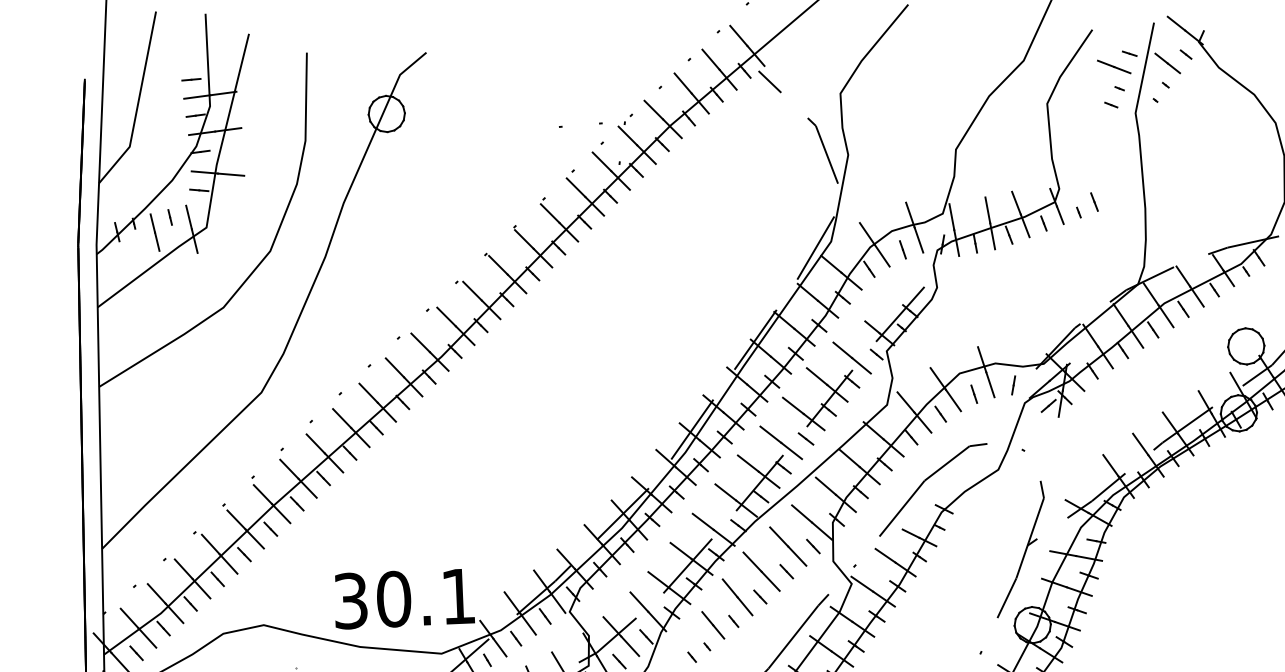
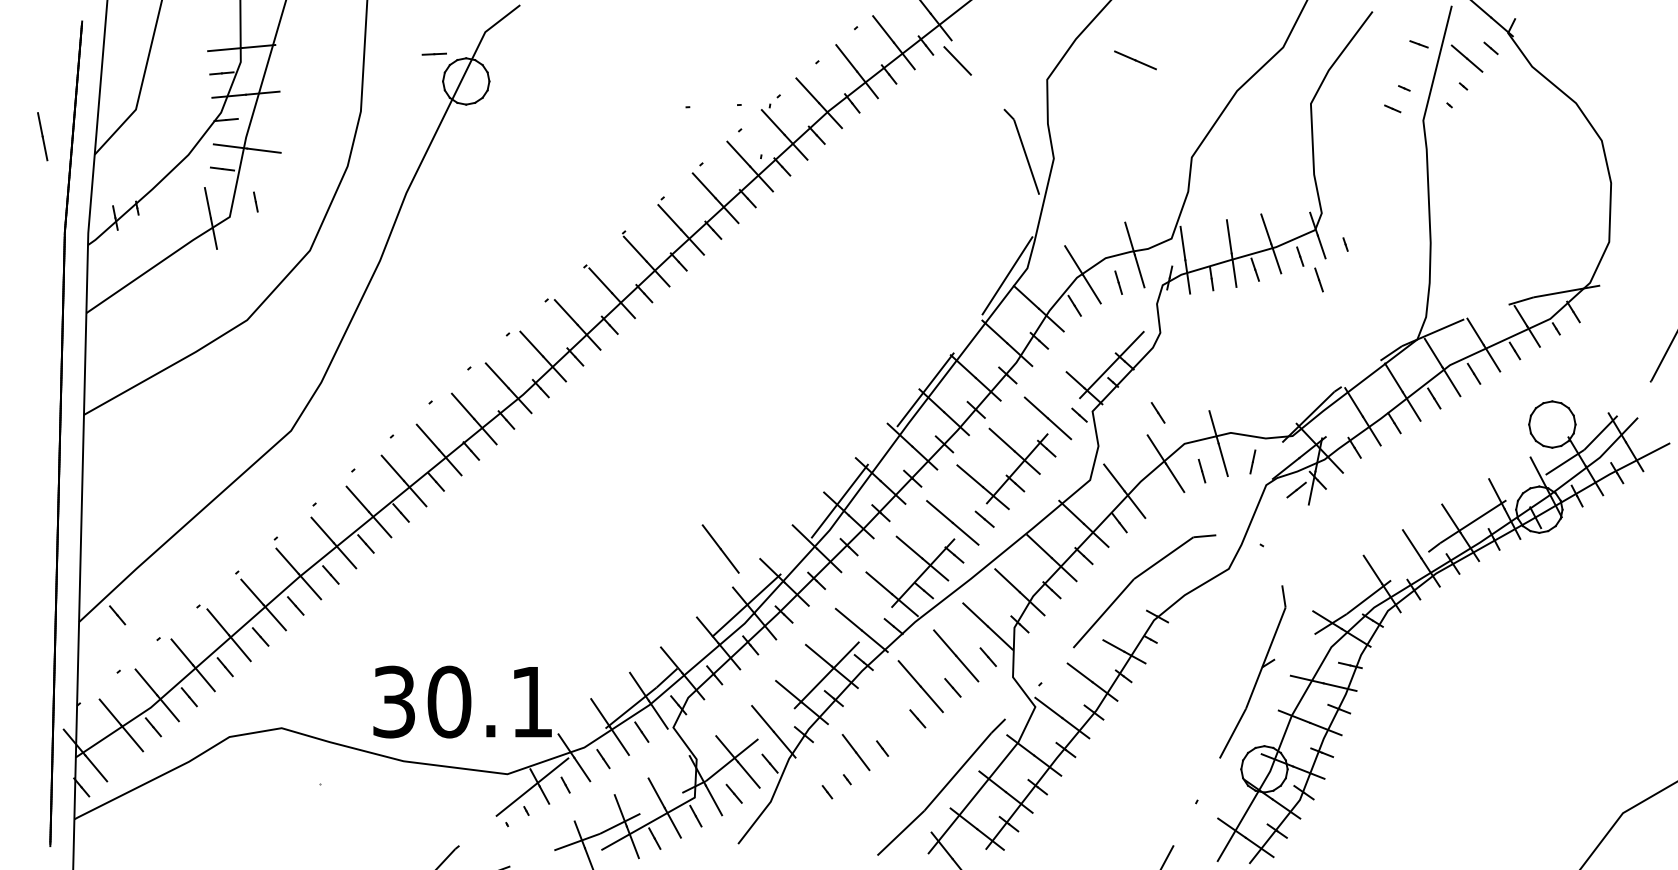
line: (1114, 67) -> (1135, 60), moved
line: (190, 79) -> (433, 53), moved
line: (1094, 201) -> (1318, 279), moved
line: (169, 217) -> (255, 201), moved
line: (154, 232) -> (42, 136), moved
line: (940, 413) -> (1157, 412), moved
line: (737, 596) -> (720, 548), moved
line: (136, 653) -> (117, 615), moved

